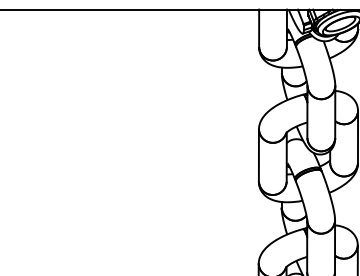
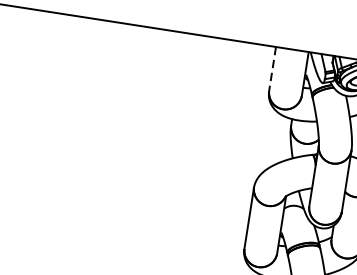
line: (259, 28) -> (272, 69), solid -> dashed

